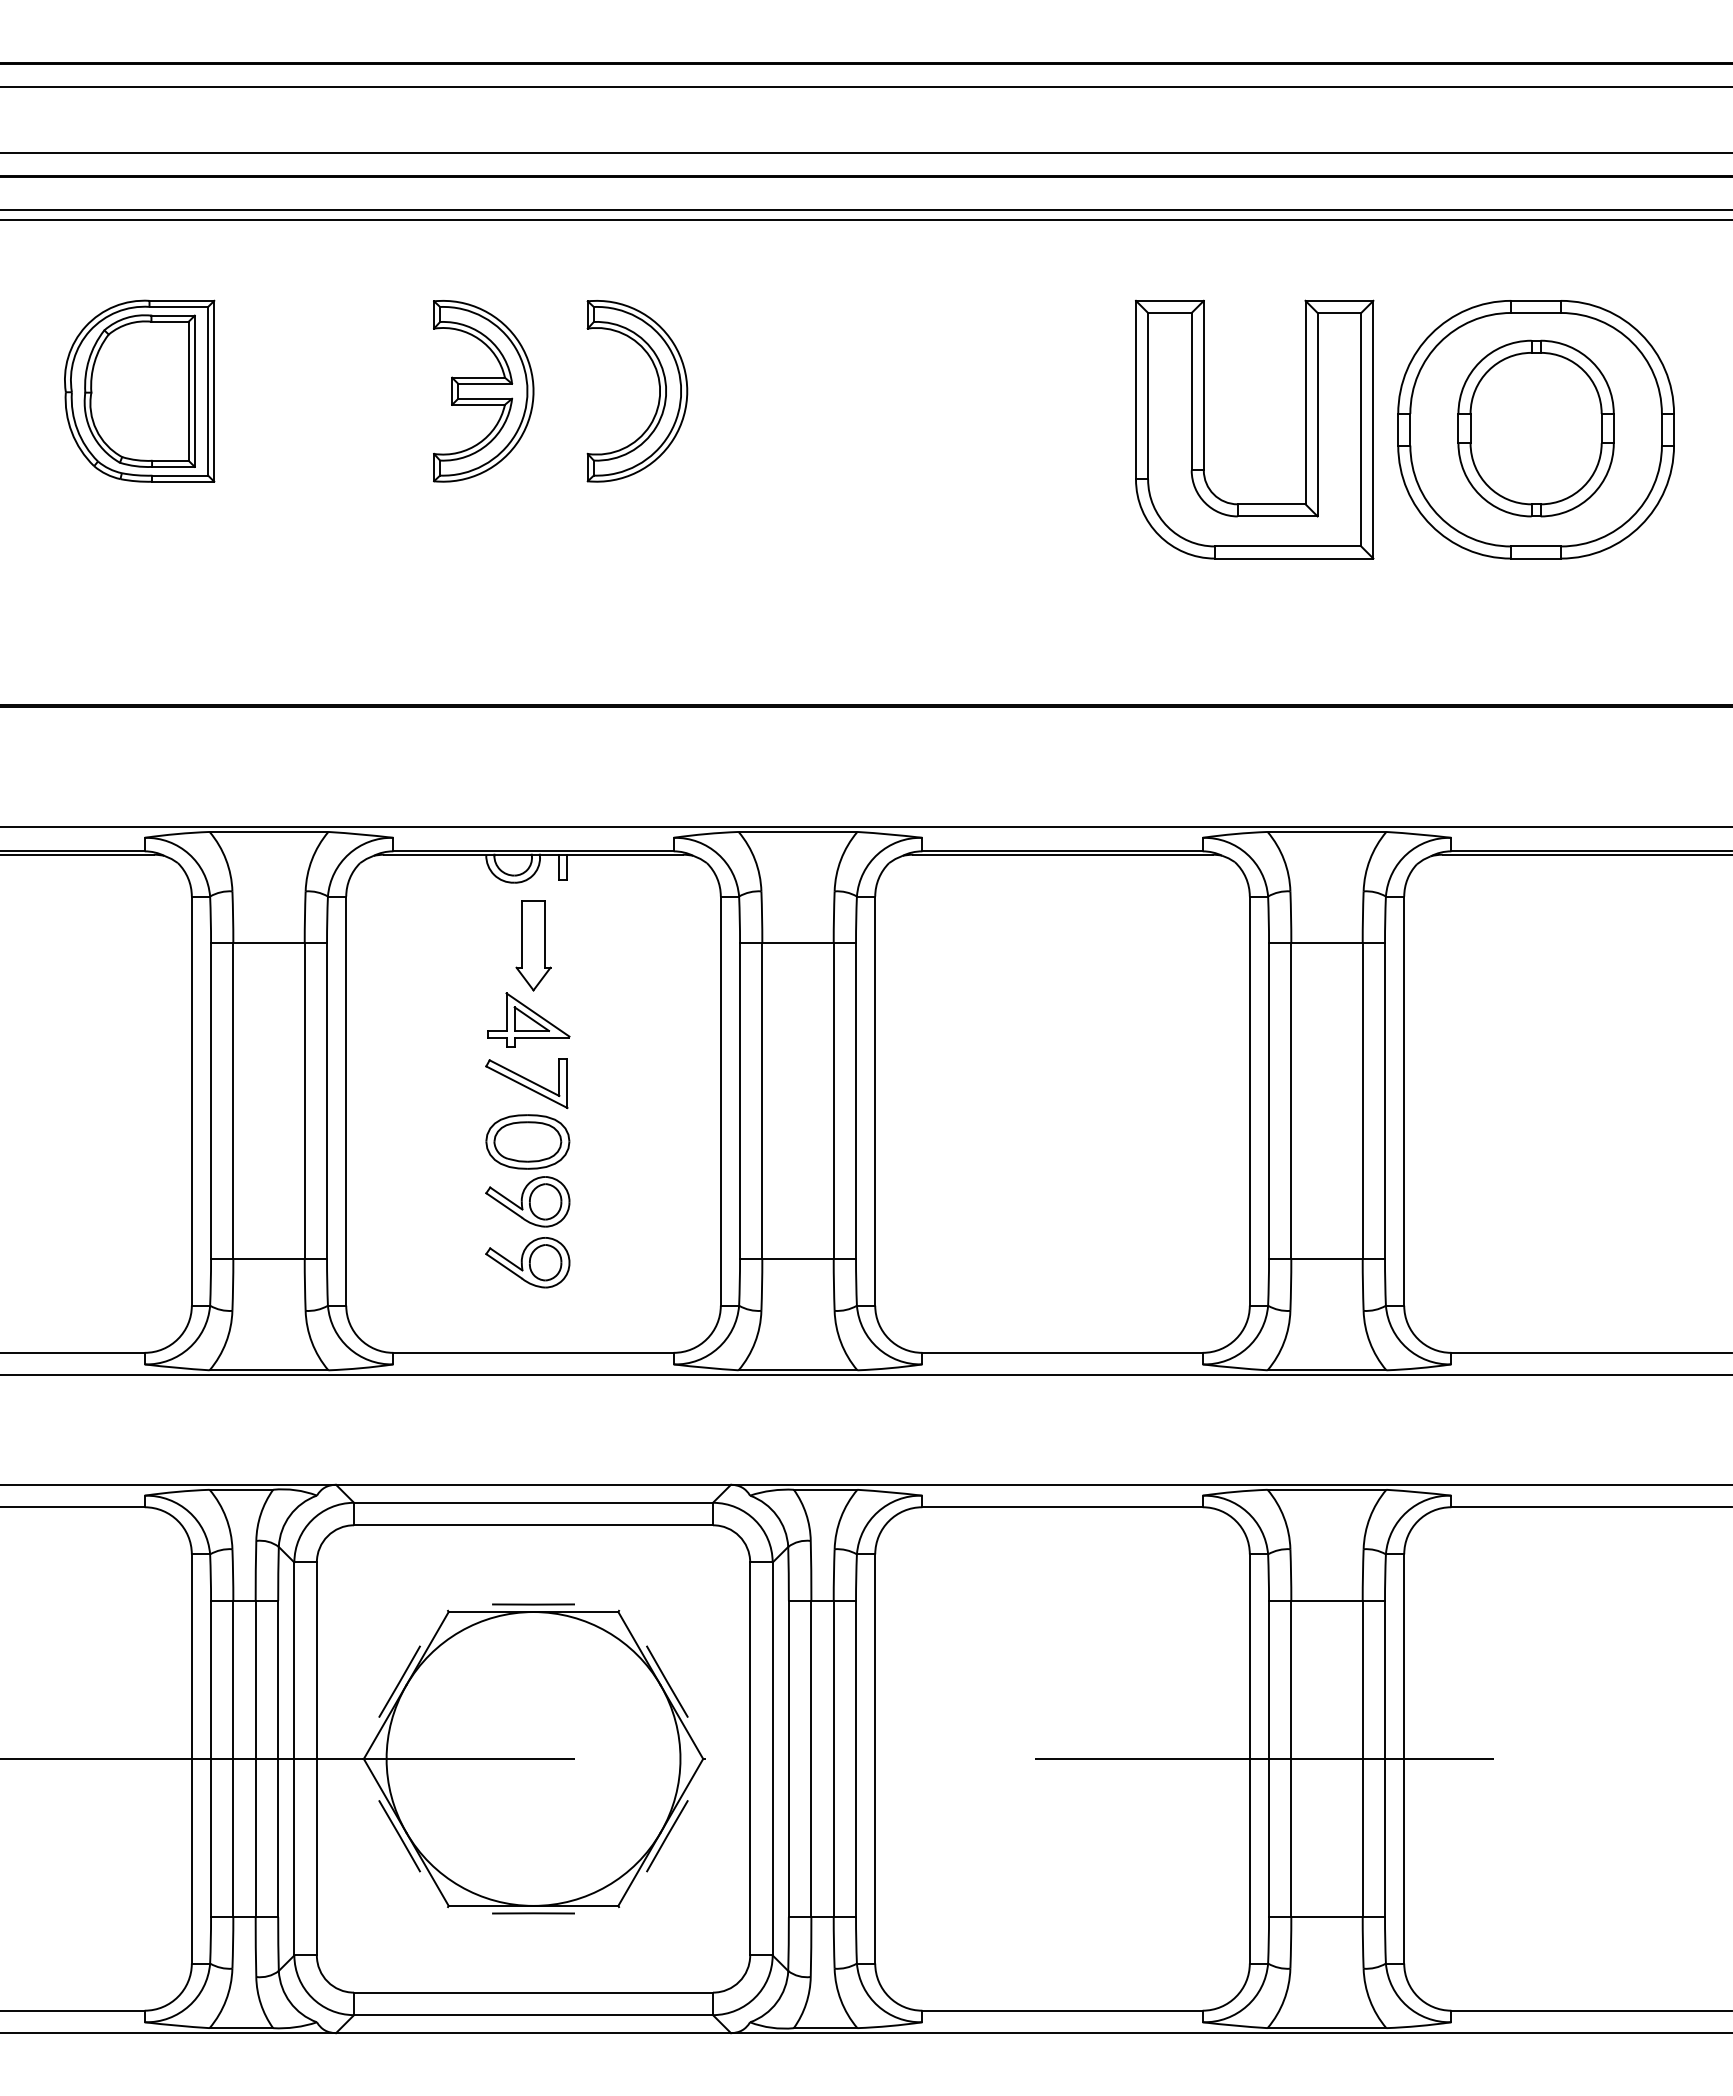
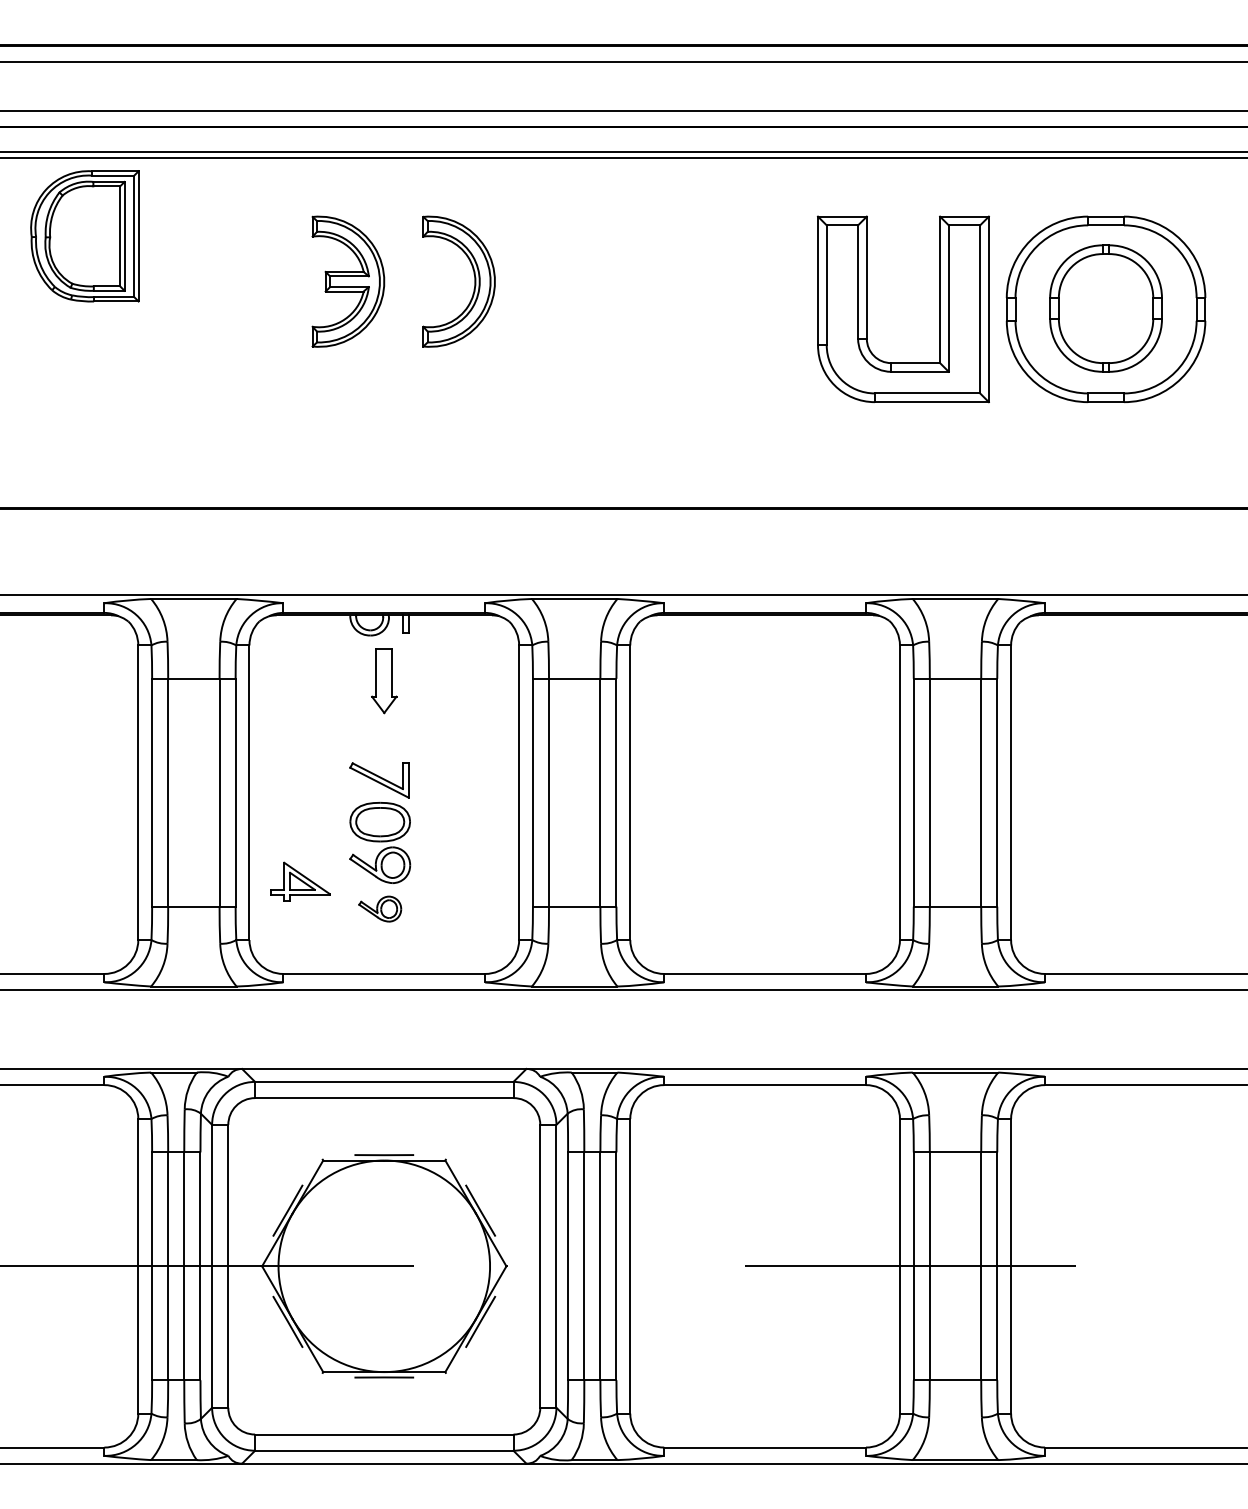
part: (139, 390) -> (84, 235), moved
part: (528, 1019) -> (300, 881), moved
part: (527, 1262) -> (379, 908), size x0.7

